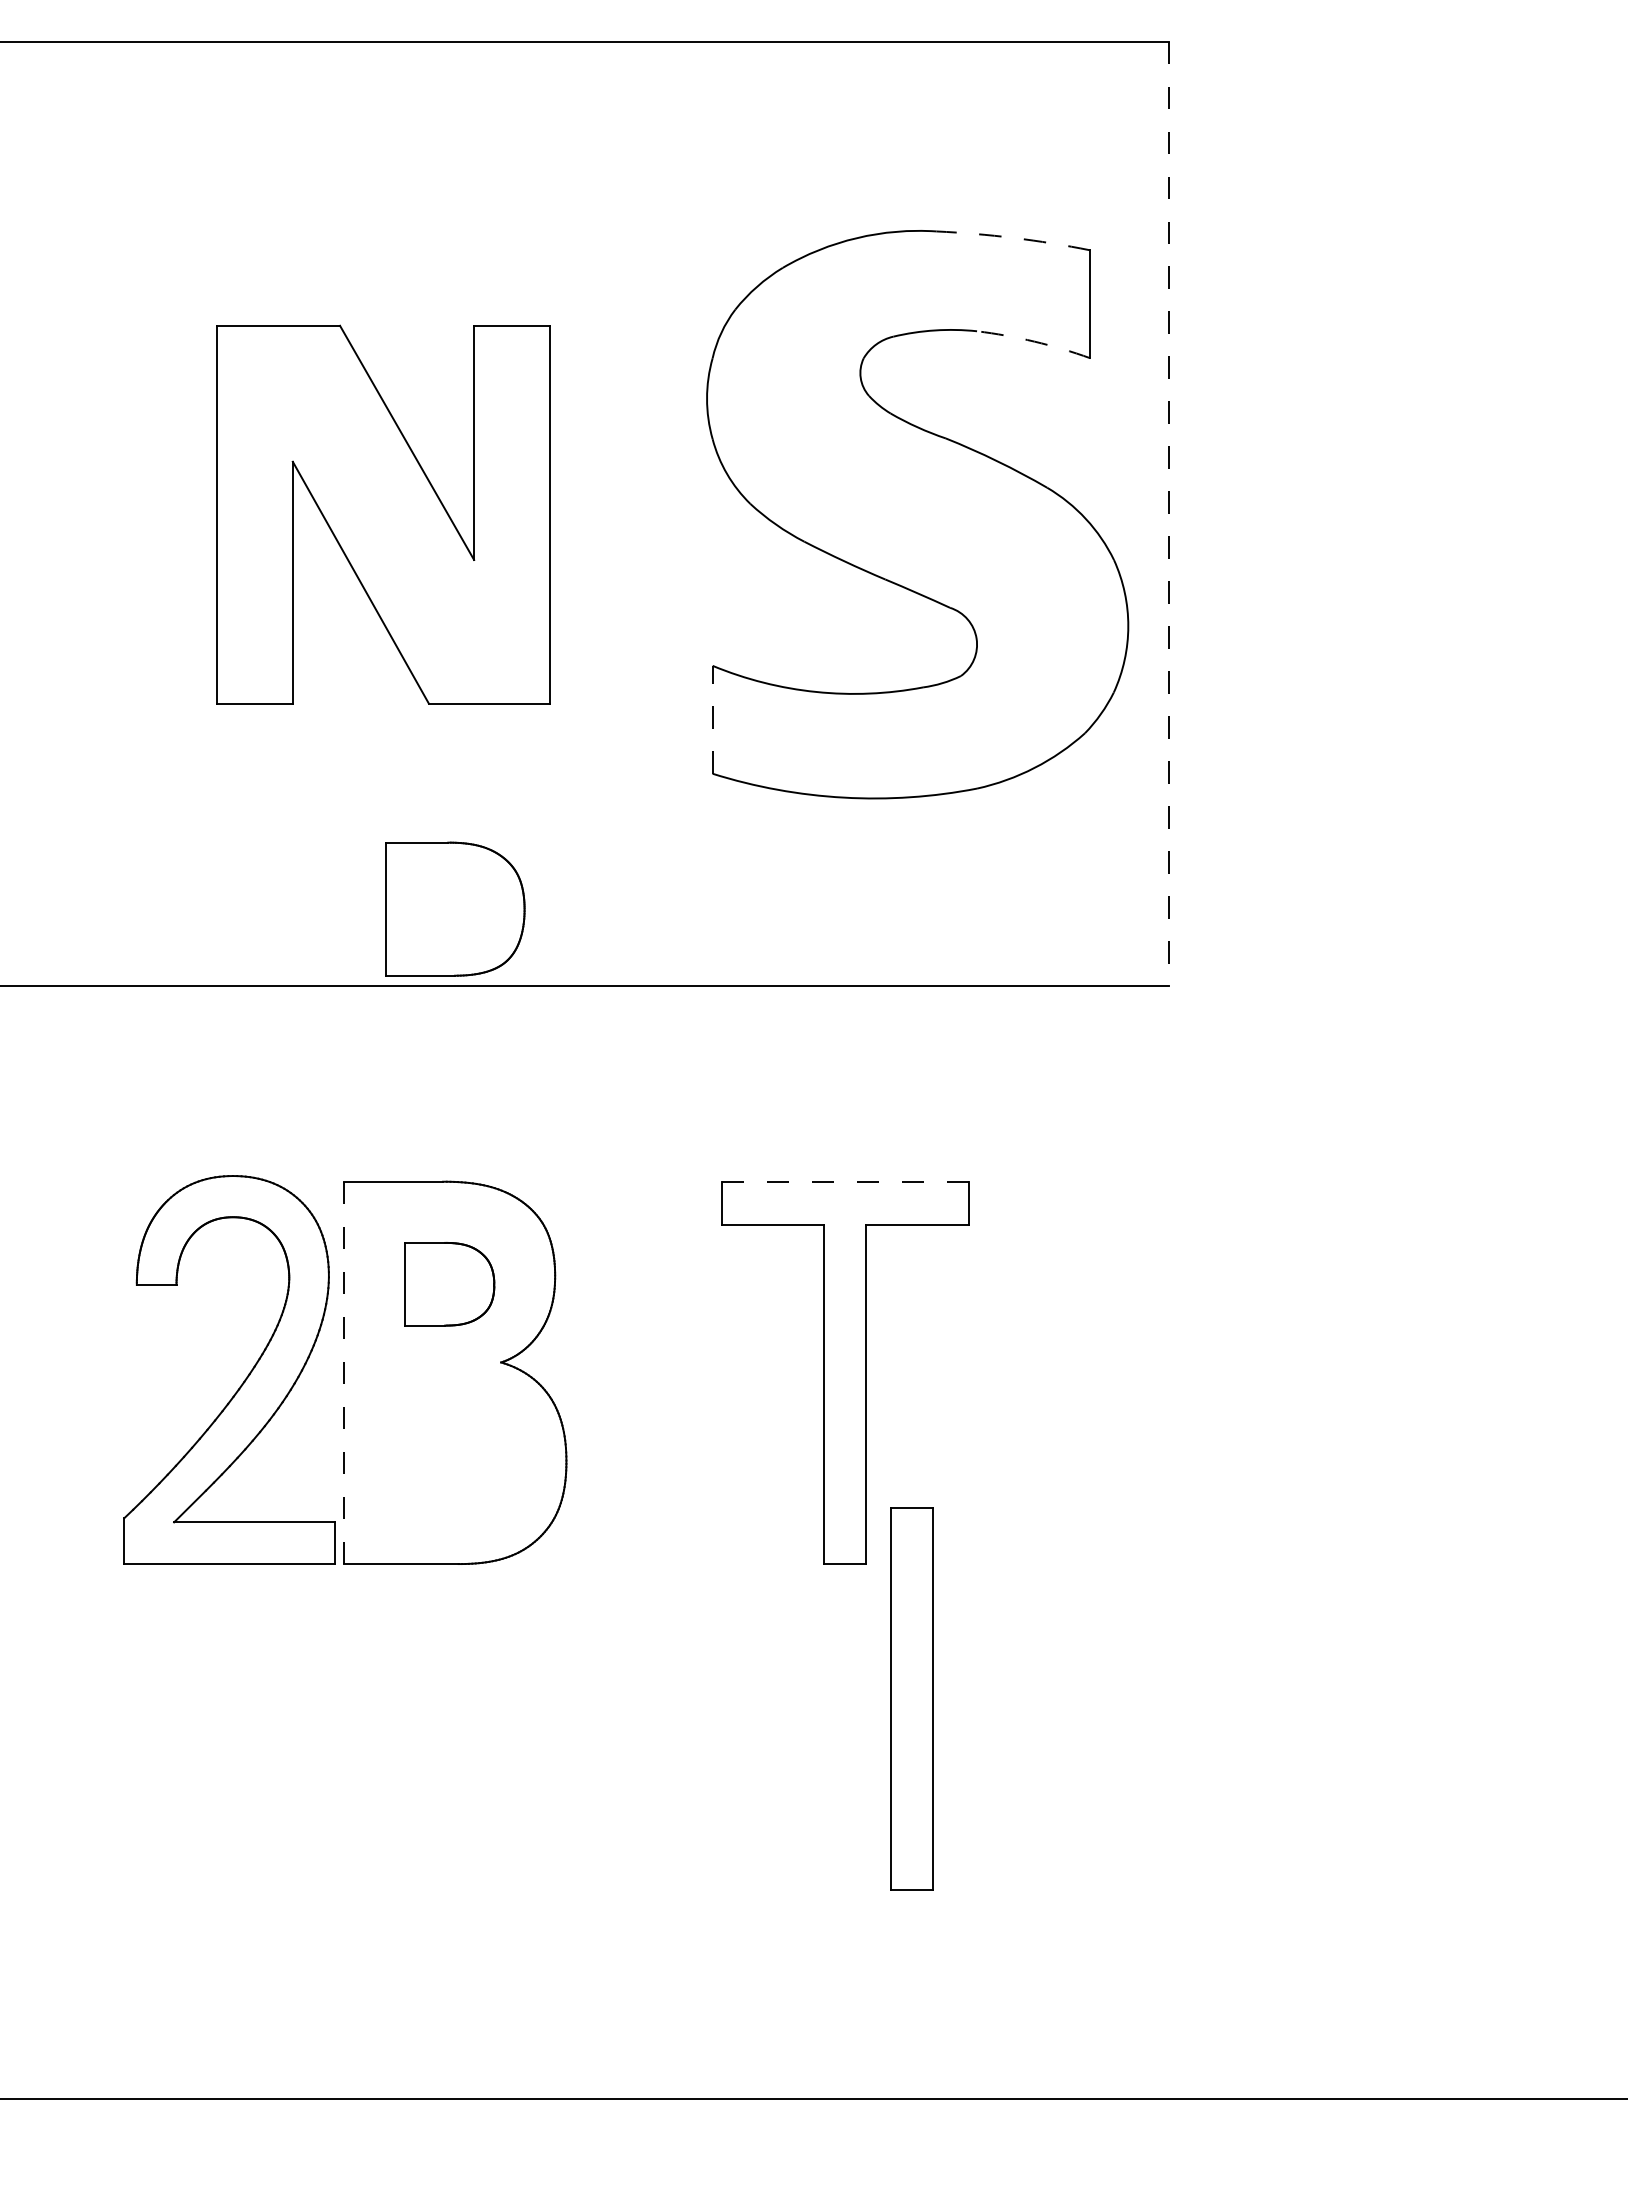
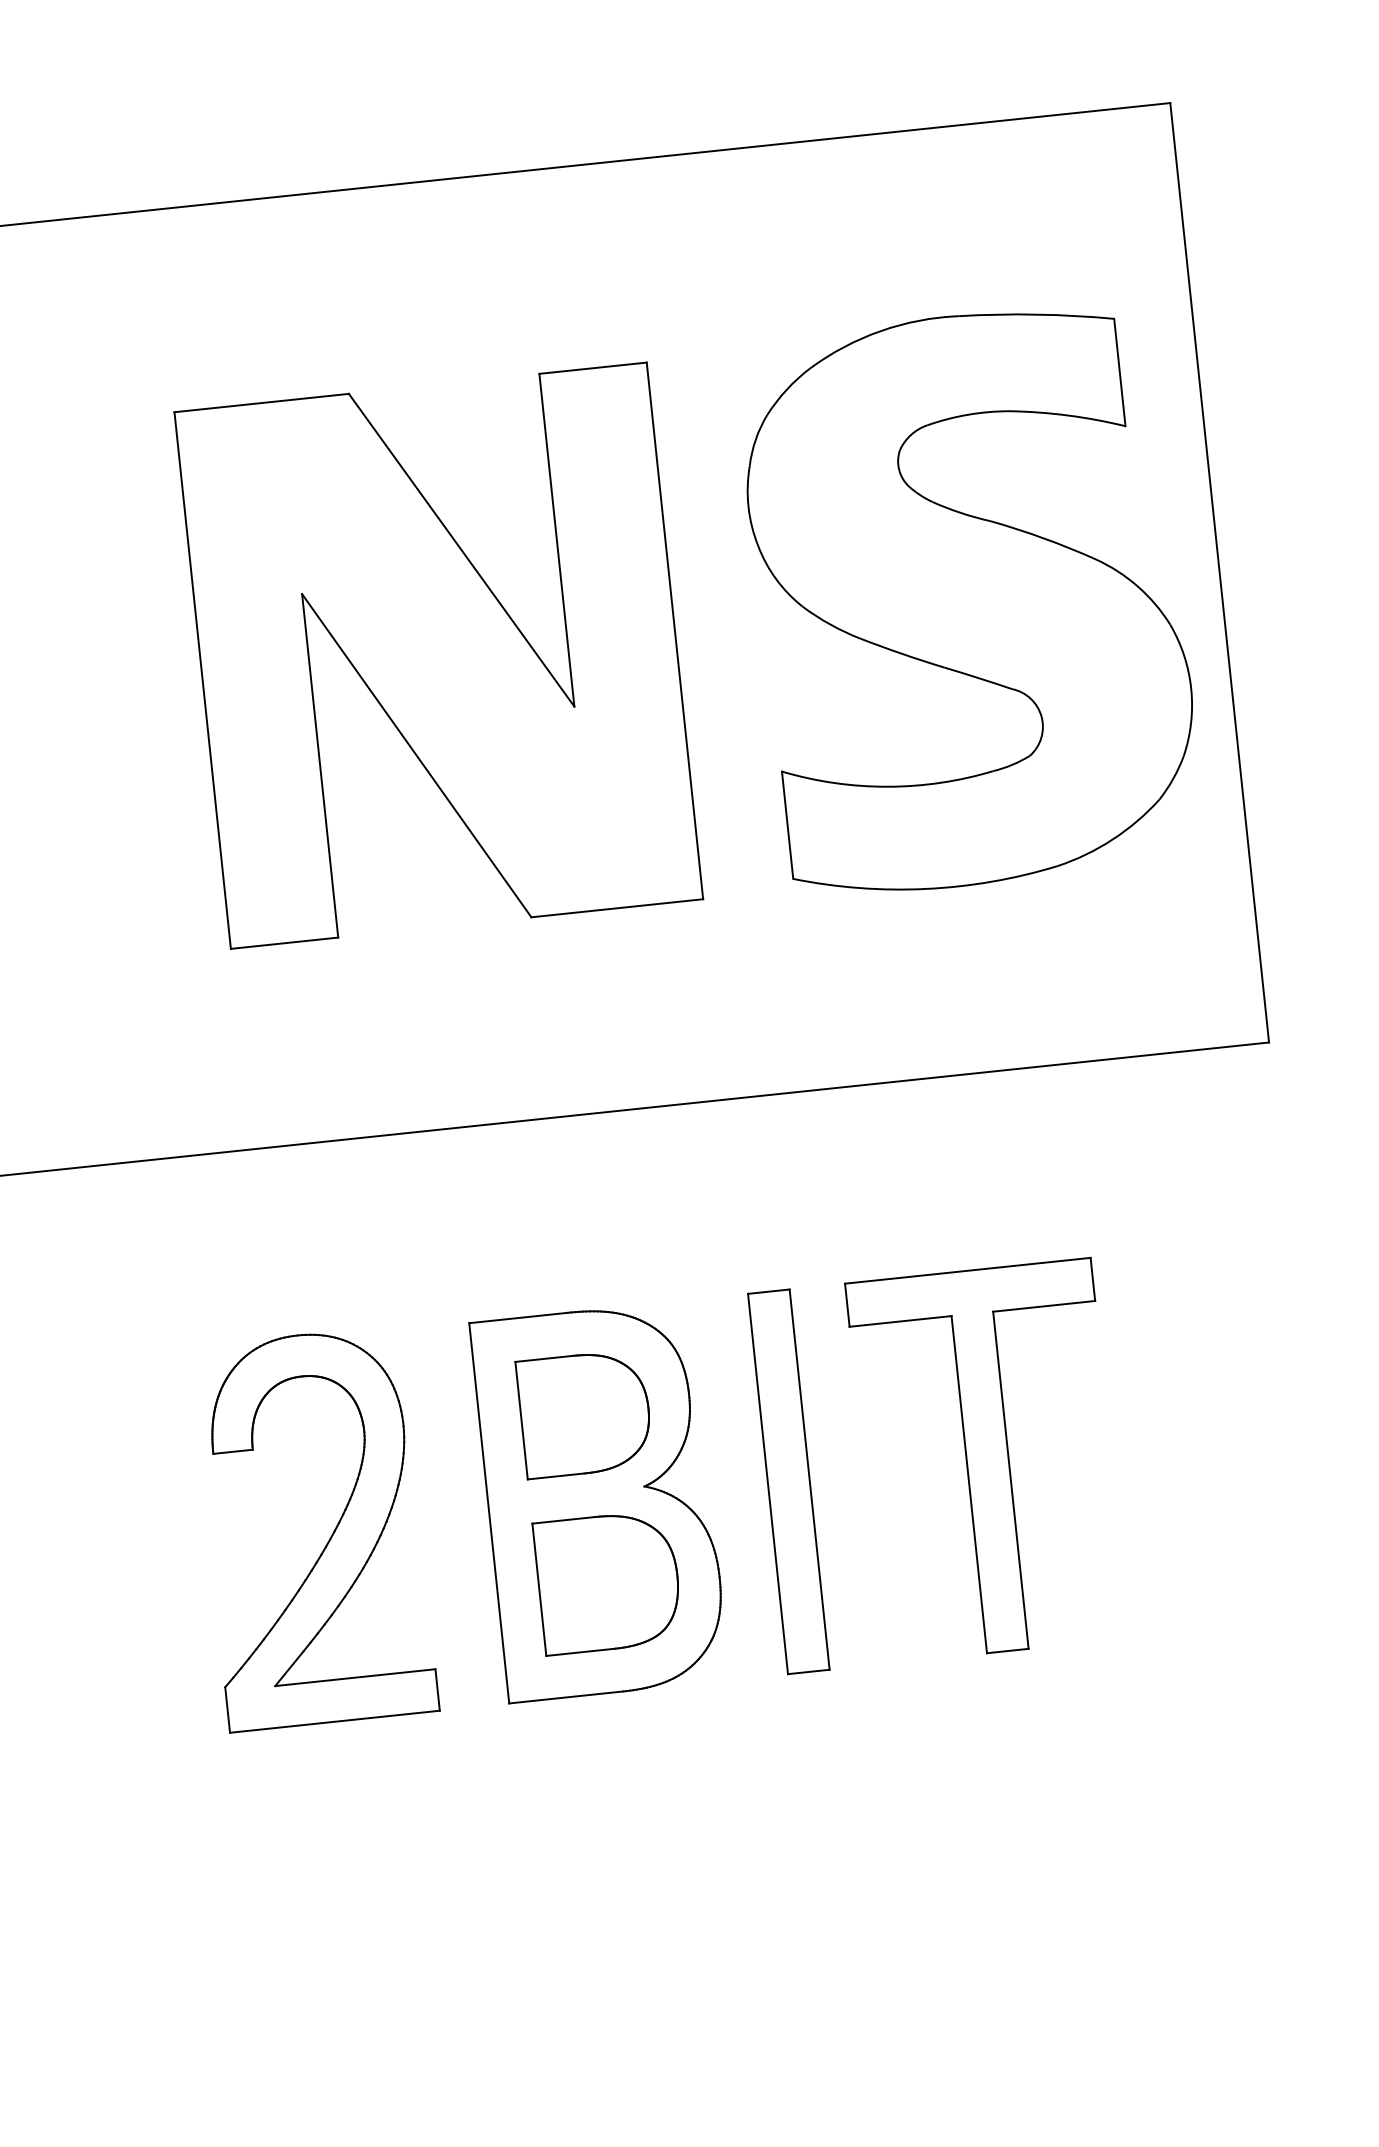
arc: (1013, 238) -> (1036, 315), dashed -> solid
arc: (1034, 341) -> (1068, 415), dashed -> solid
part: (383, 514) -> (438, 655), size x1.43
line: (1168, 514) -> (1219, 573), dashed -> solid
line: (712, 719) -> (787, 824), dashed -> solid
part: (455, 908) -> (608, 1581), moved
line: (845, 1181) -> (967, 1270), dashed -> solid
part: (449, 1284) -> (584, 1414), size x1.43
line: (344, 1372) -> (489, 1512), dashed -> solid
part: (244, 1379) -> (330, 1536), moved
part: (911, 1698) -> (788, 1481), moved

